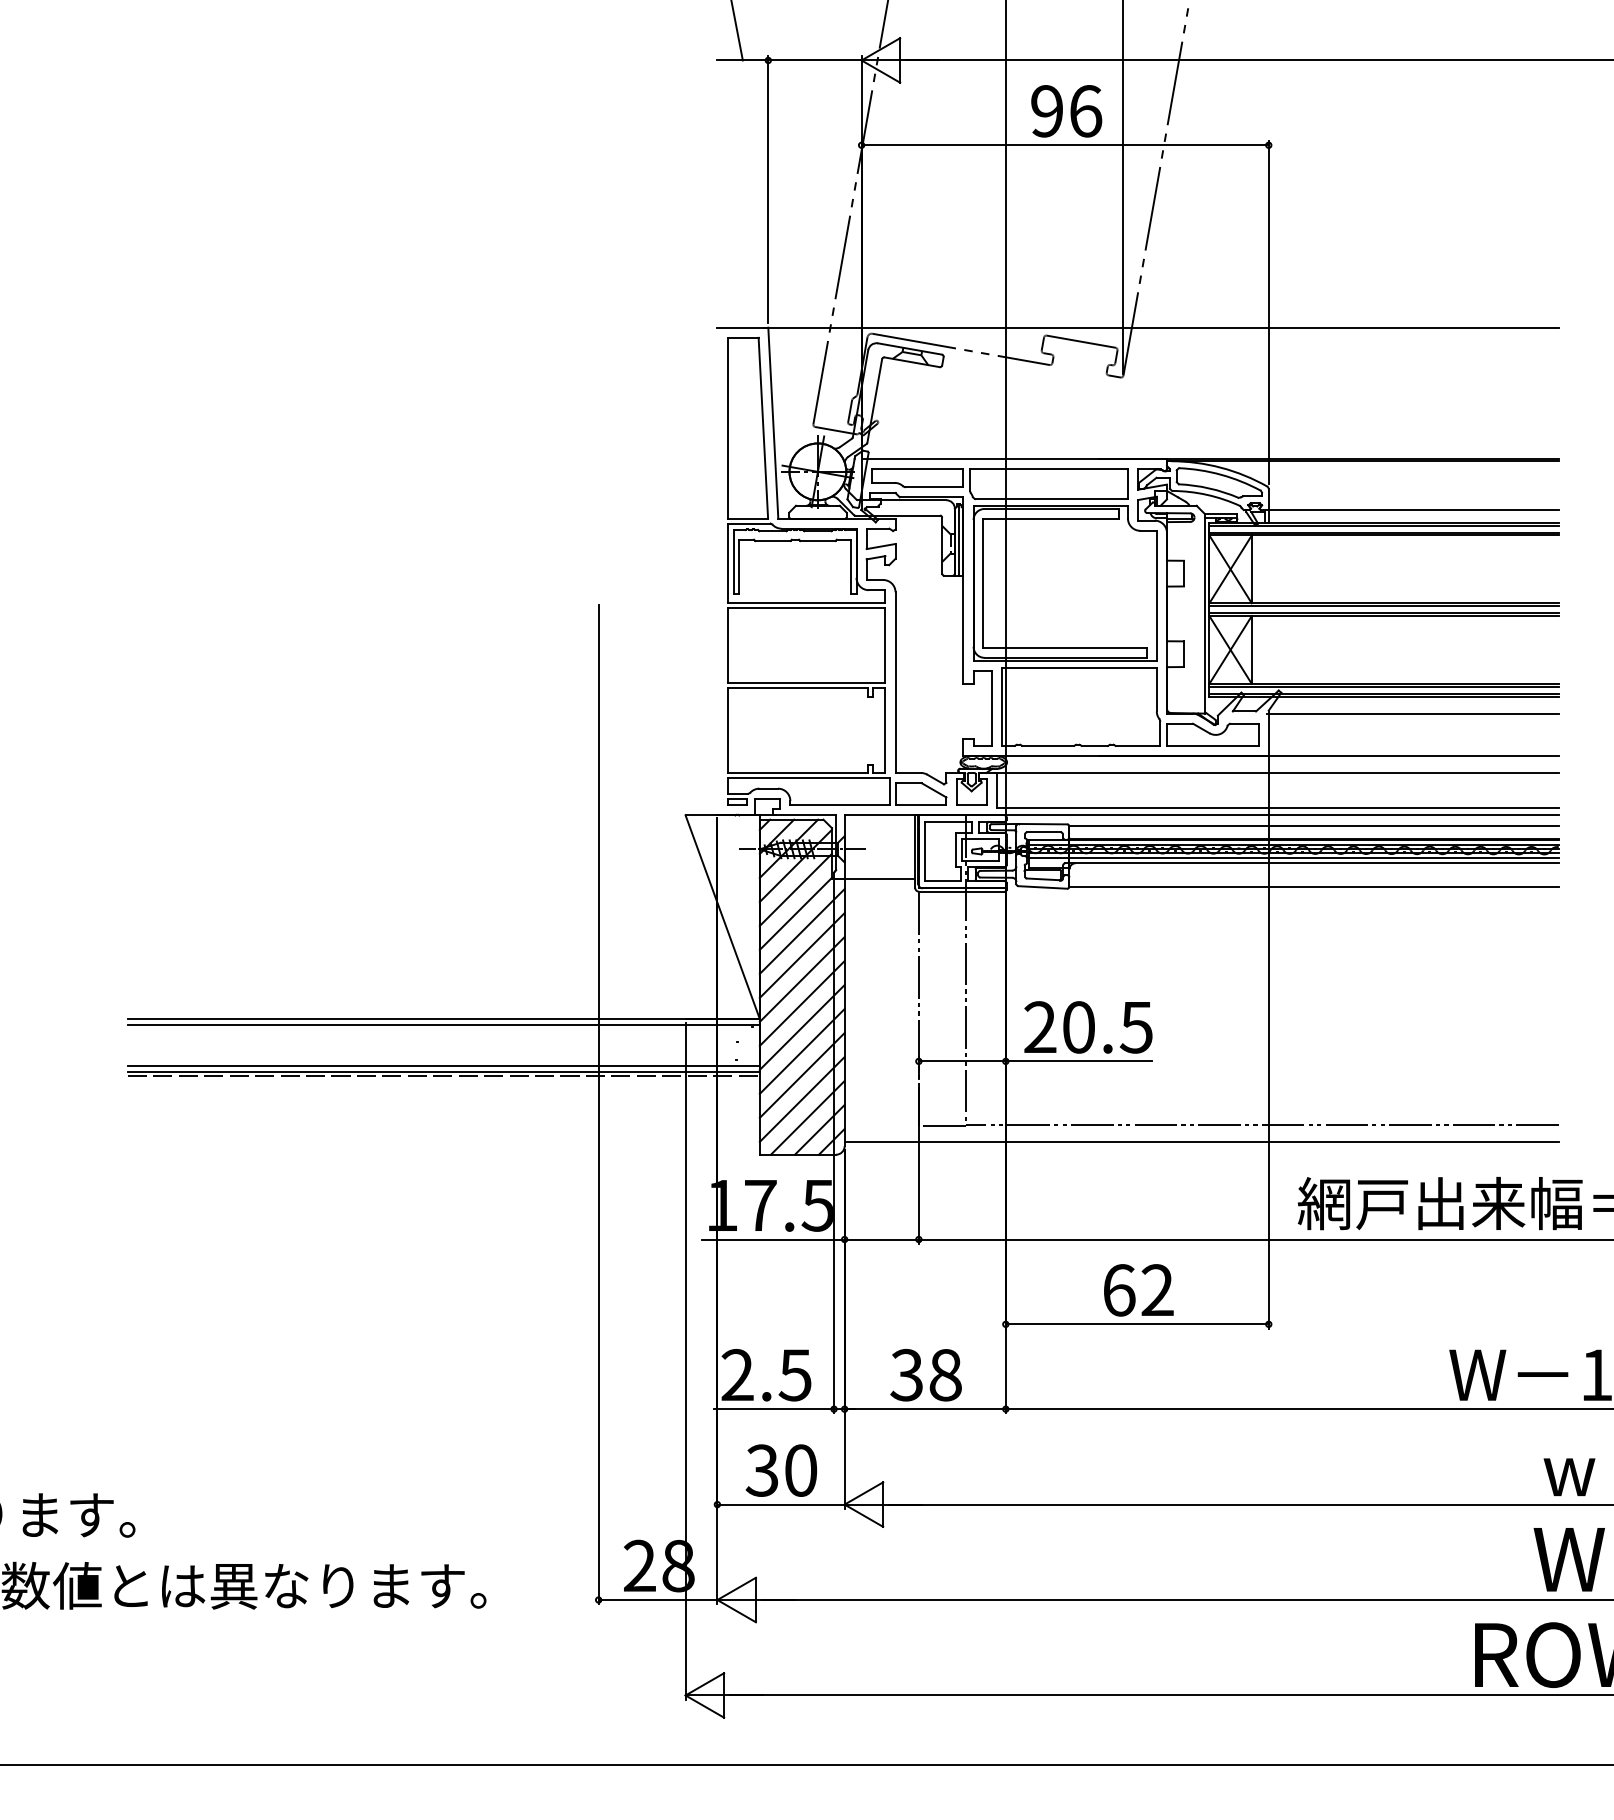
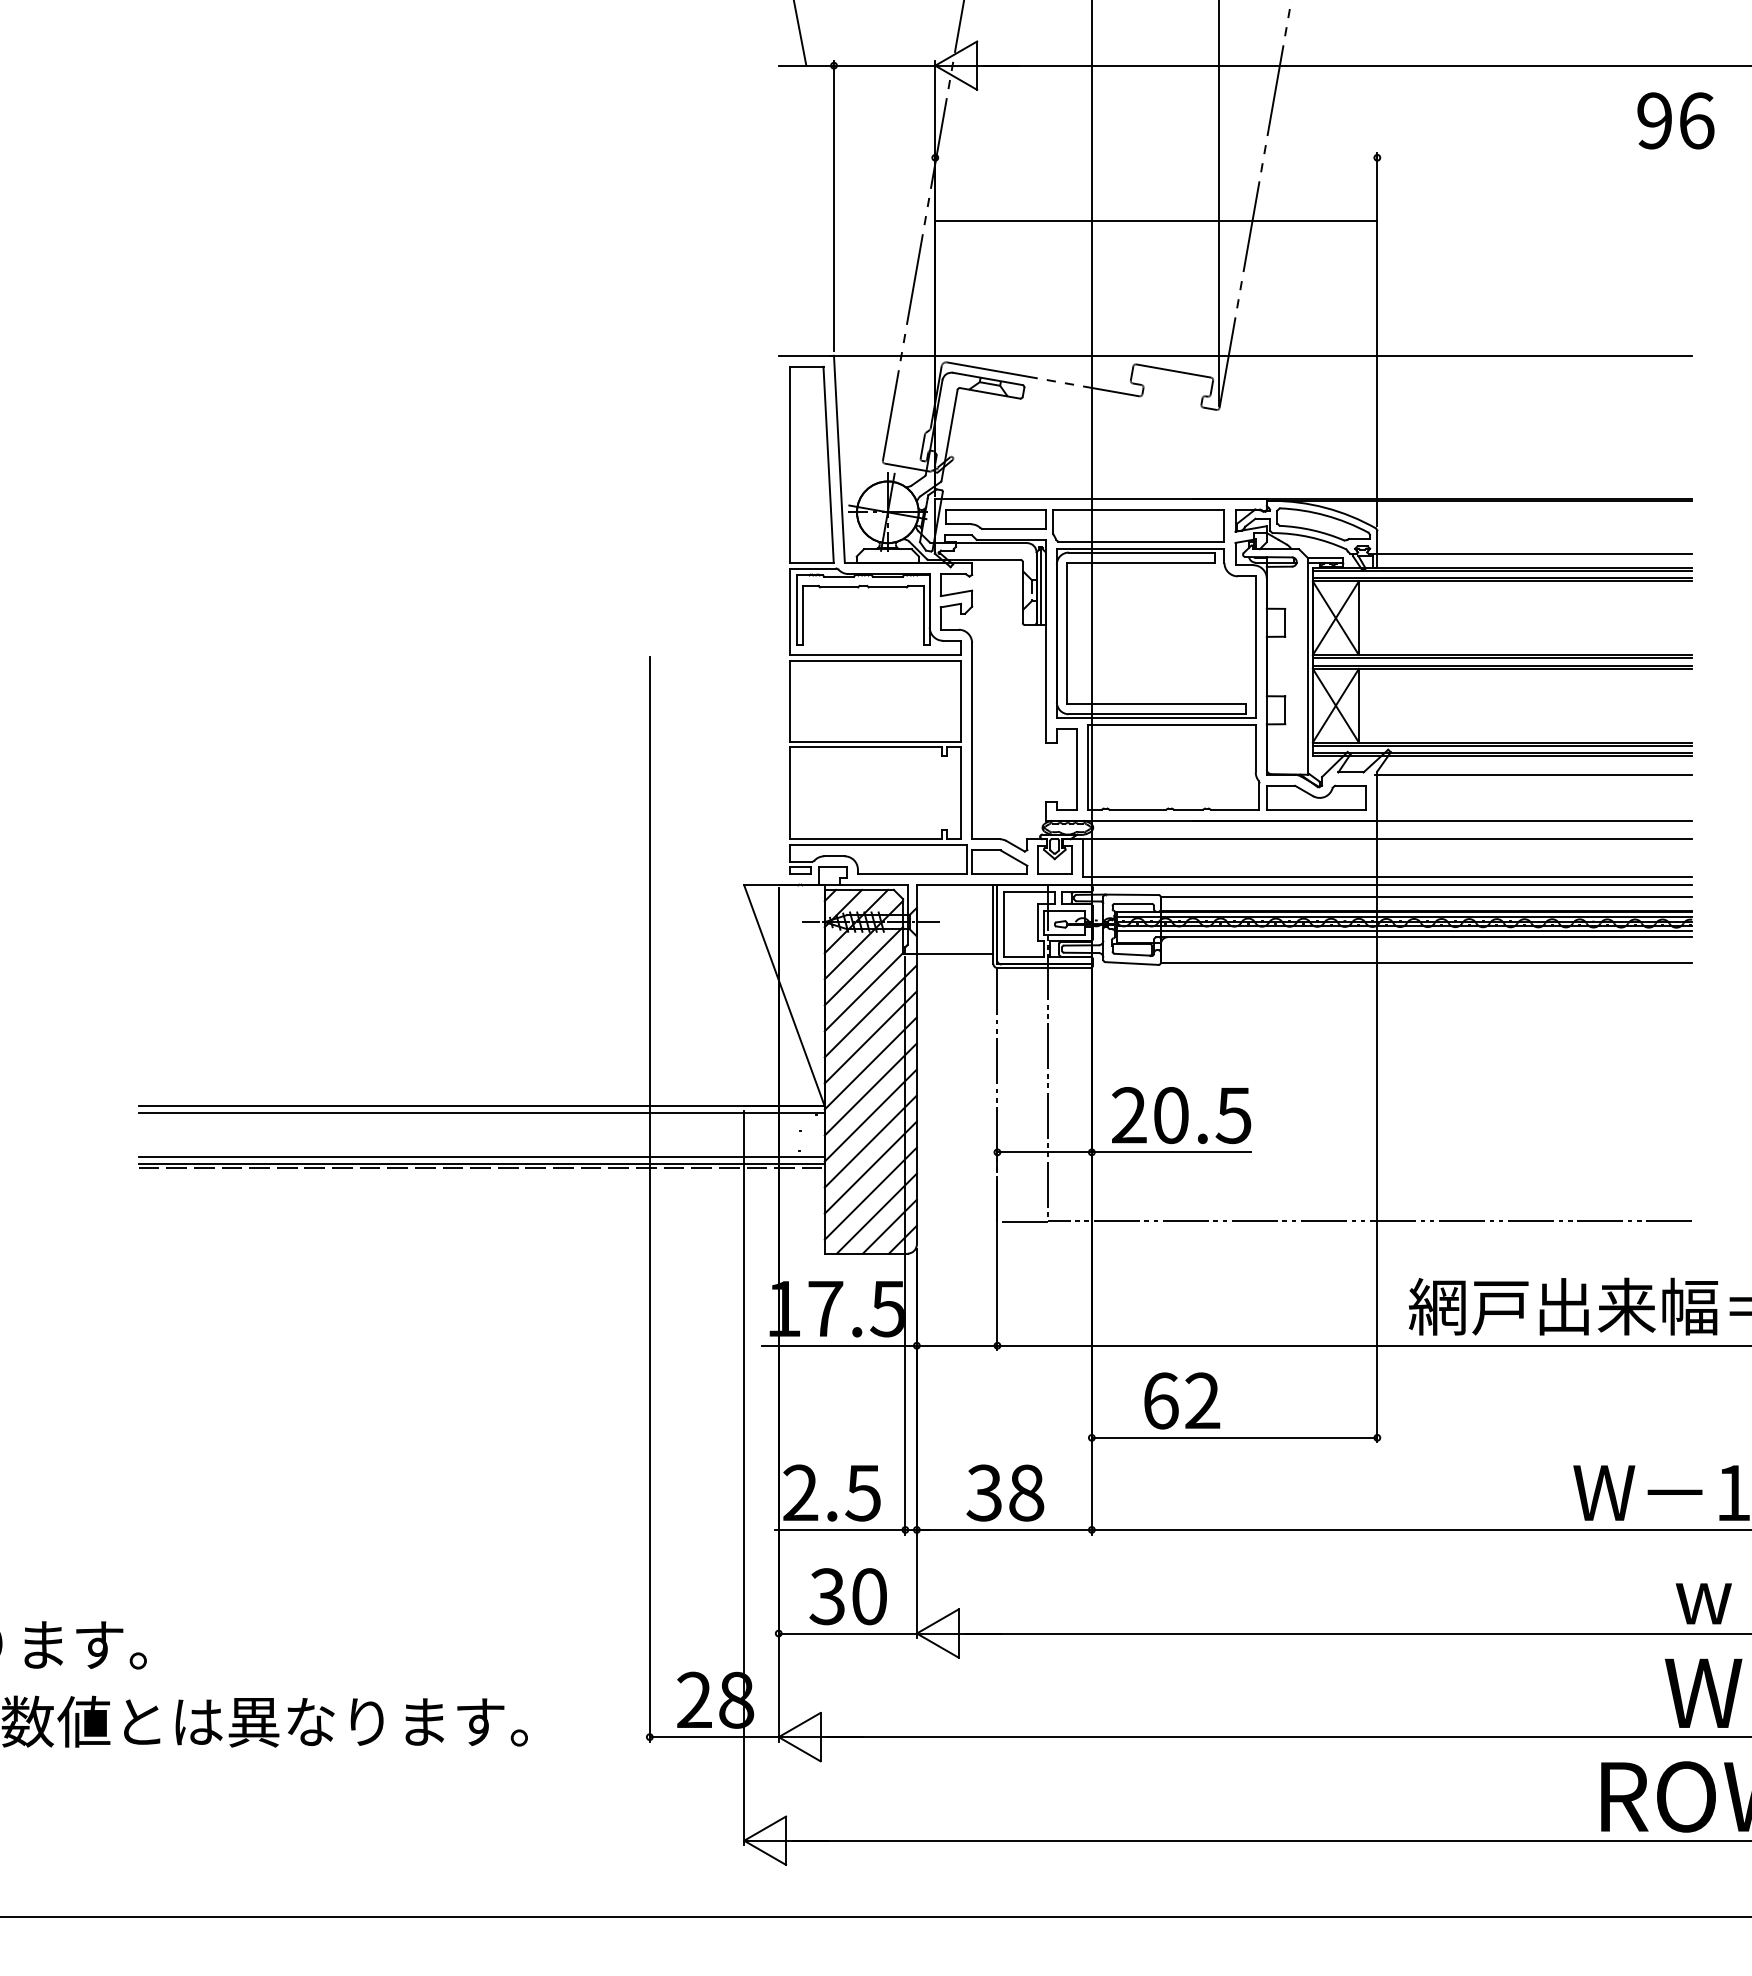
text: (1066, 110) -> (1675, 120), moved
line: (1065, 145) -> (1156, 220), moved
line: (1201, 1141) -> (1304, 1239), removed
text: (1139, 1289) -> (1182, 1400), moved

